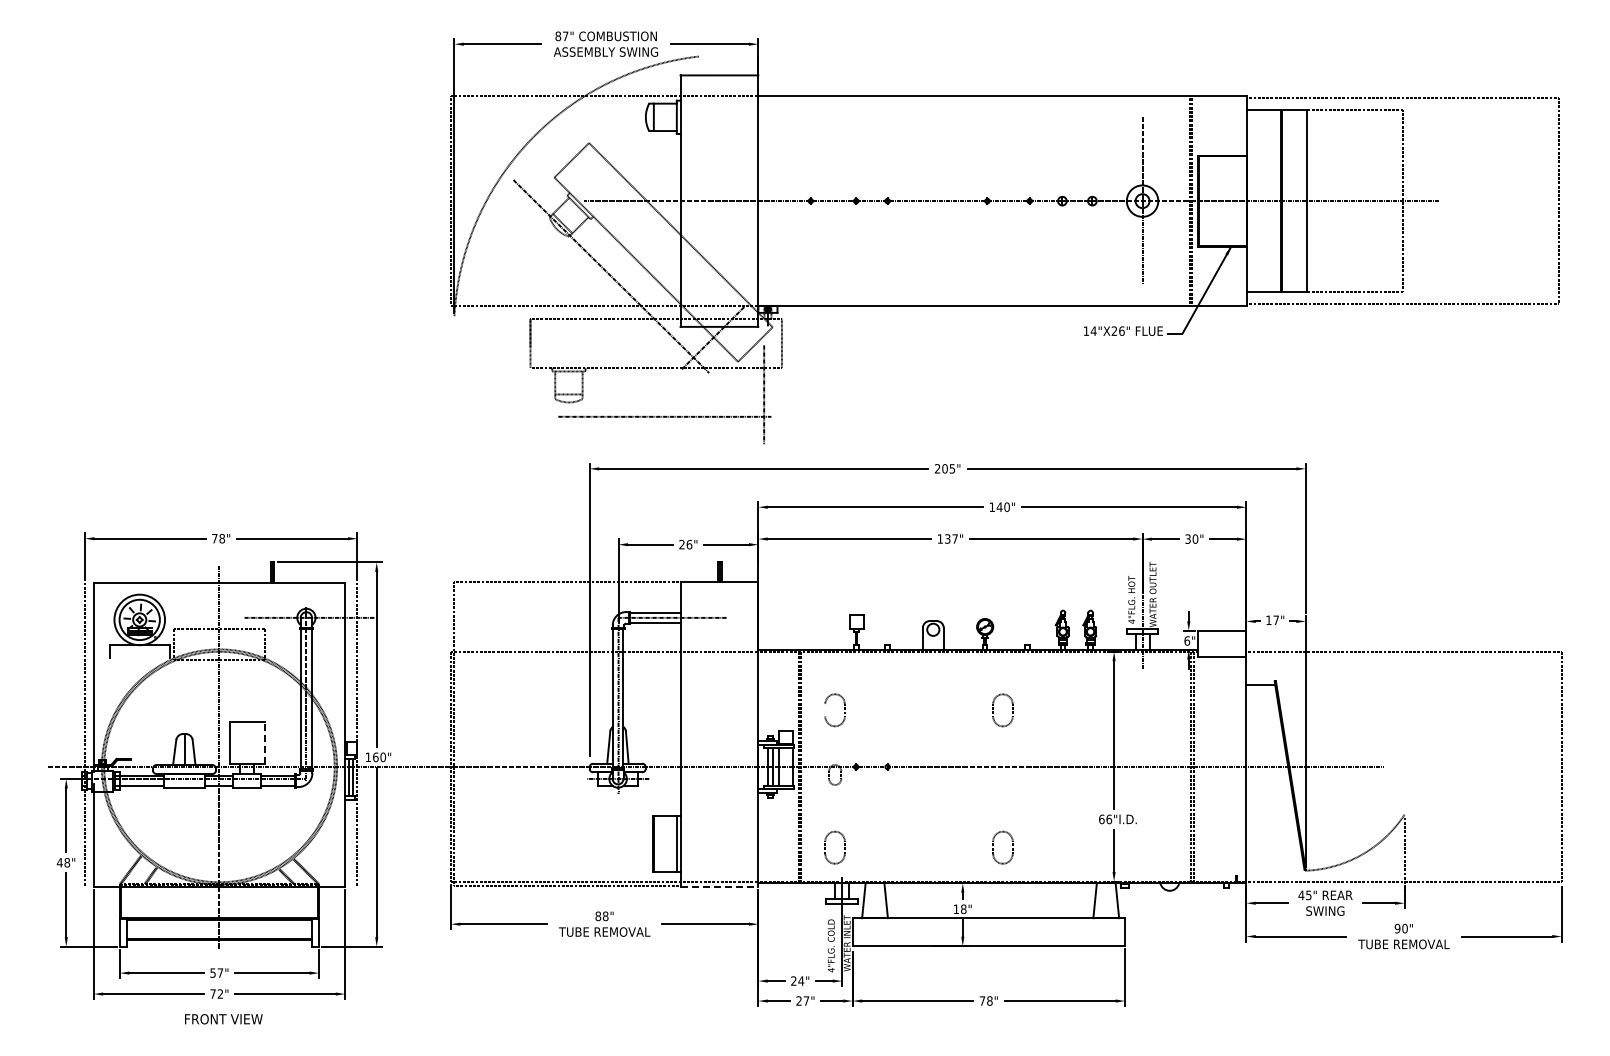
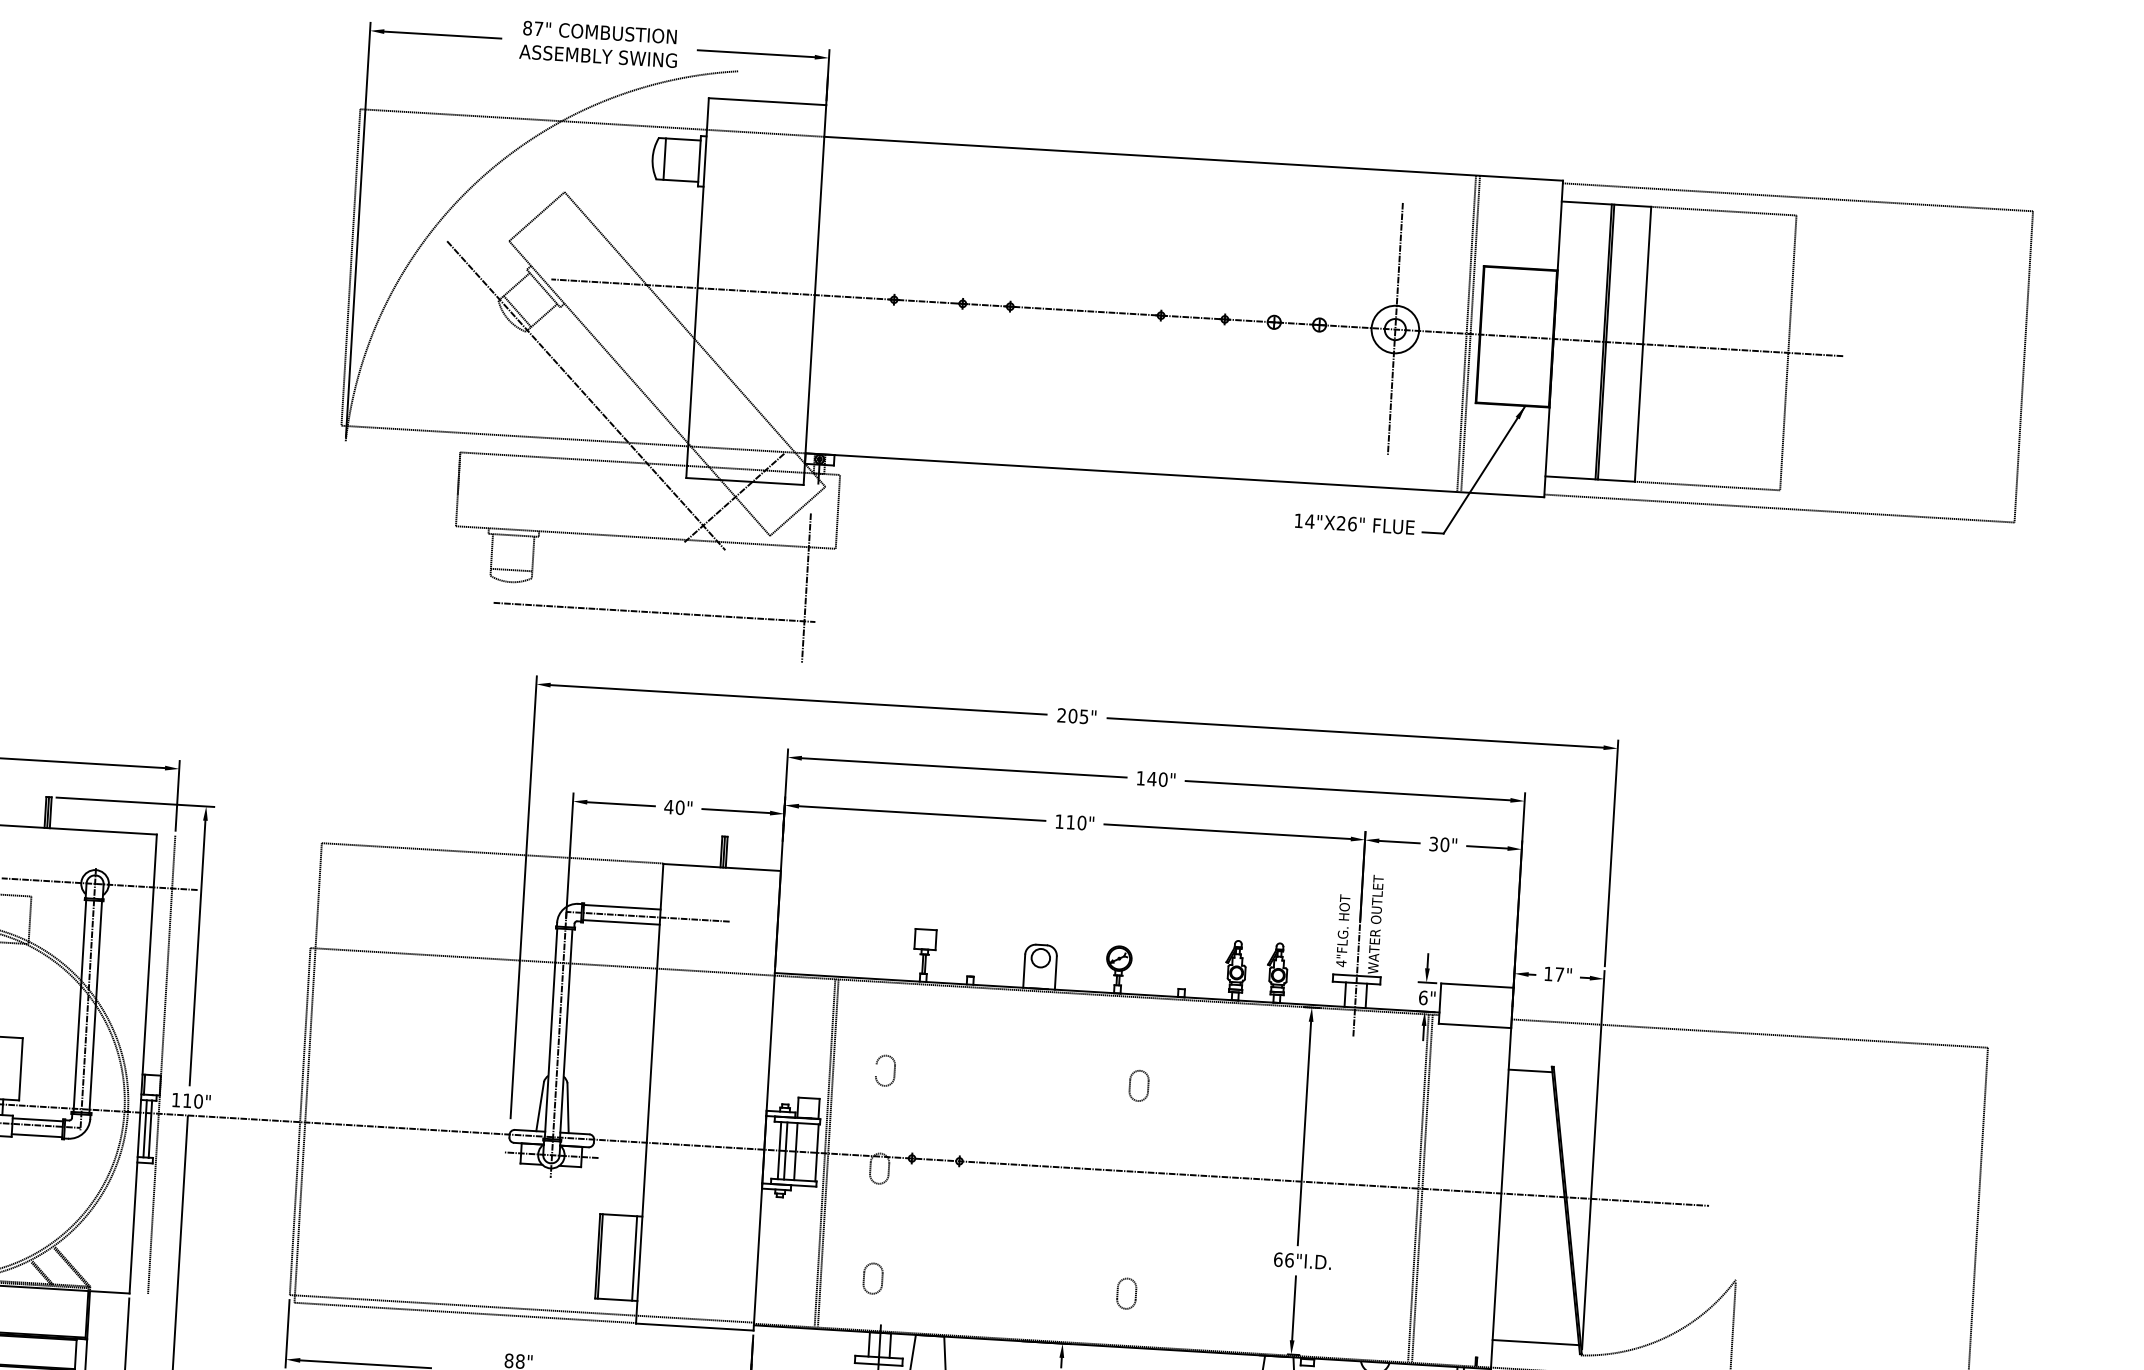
text: (951, 538) -> (1076, 821), 137" -> 110"
text: (685, 544) -> (674, 807), 26" -> 40"
part: (835, 709) -> (885, 1069), size x0.62
part: (1003, 709) -> (1139, 1084), size x0.62
line: (264, 743) -> (20, 1069), dashed -> solid
text: (375, 757) -> (186, 1100), 160" -> 110"
part: (835, 847) -> (873, 1278), size x0.62
part: (1003, 847) -> (1127, 1293), size x0.62
line: (1274, 864) -> (1535, 1343), added
line: (719, 886) -> (694, 1326), dashed -> solid

